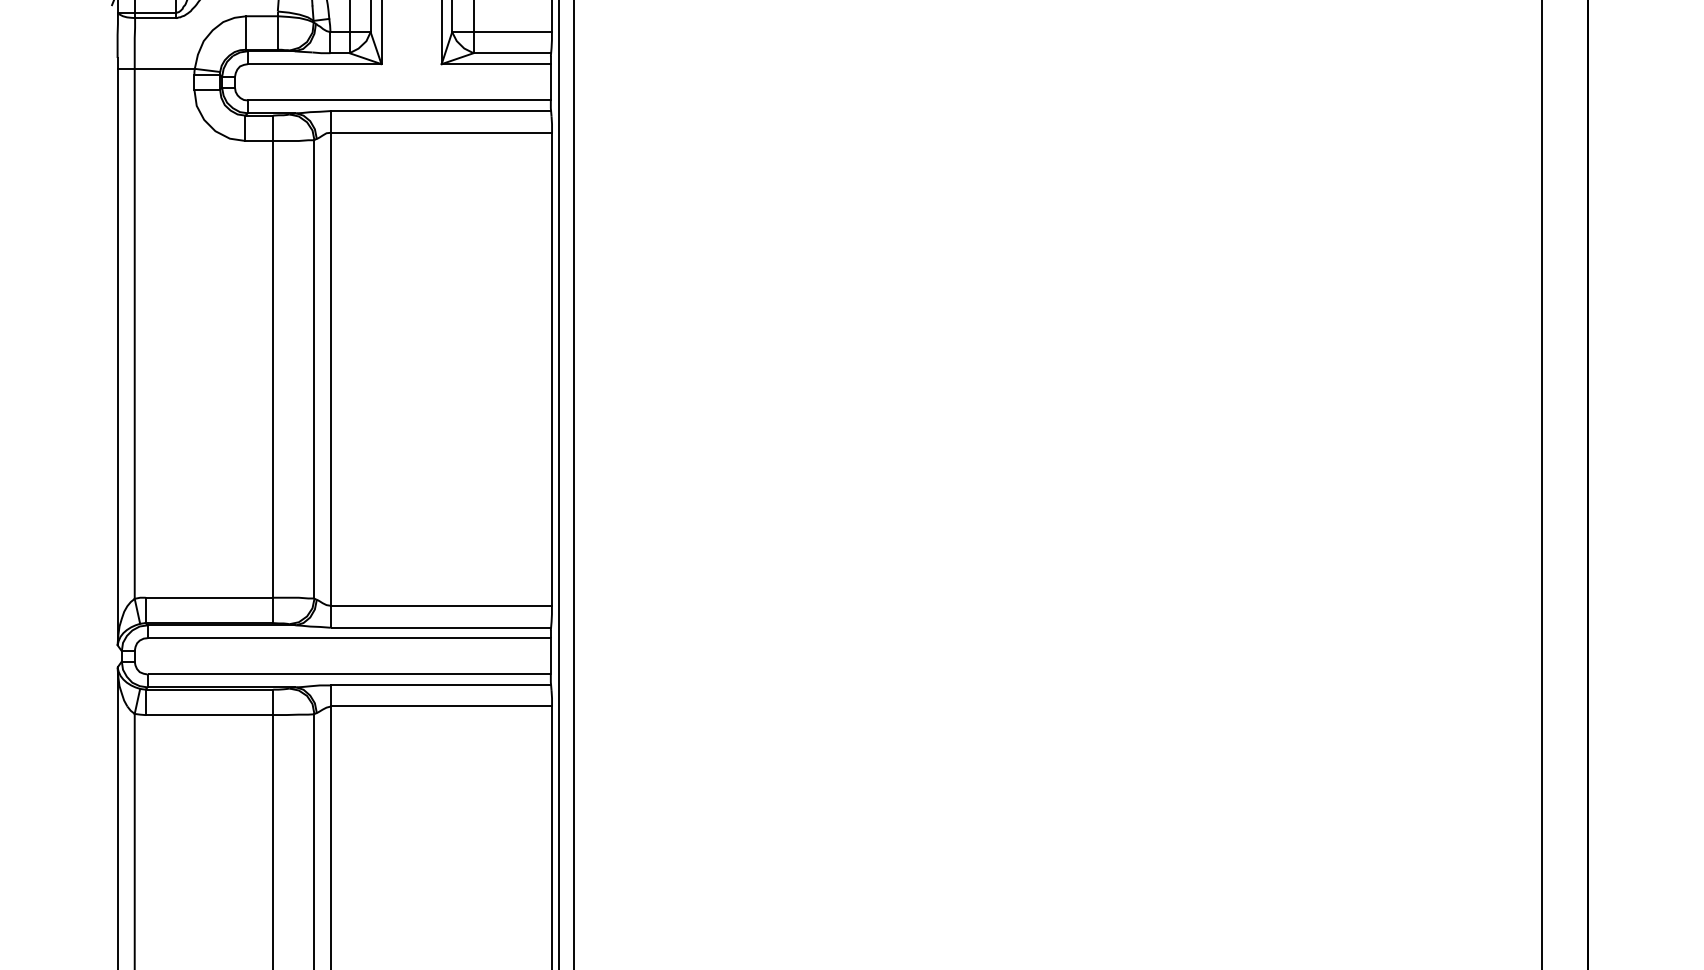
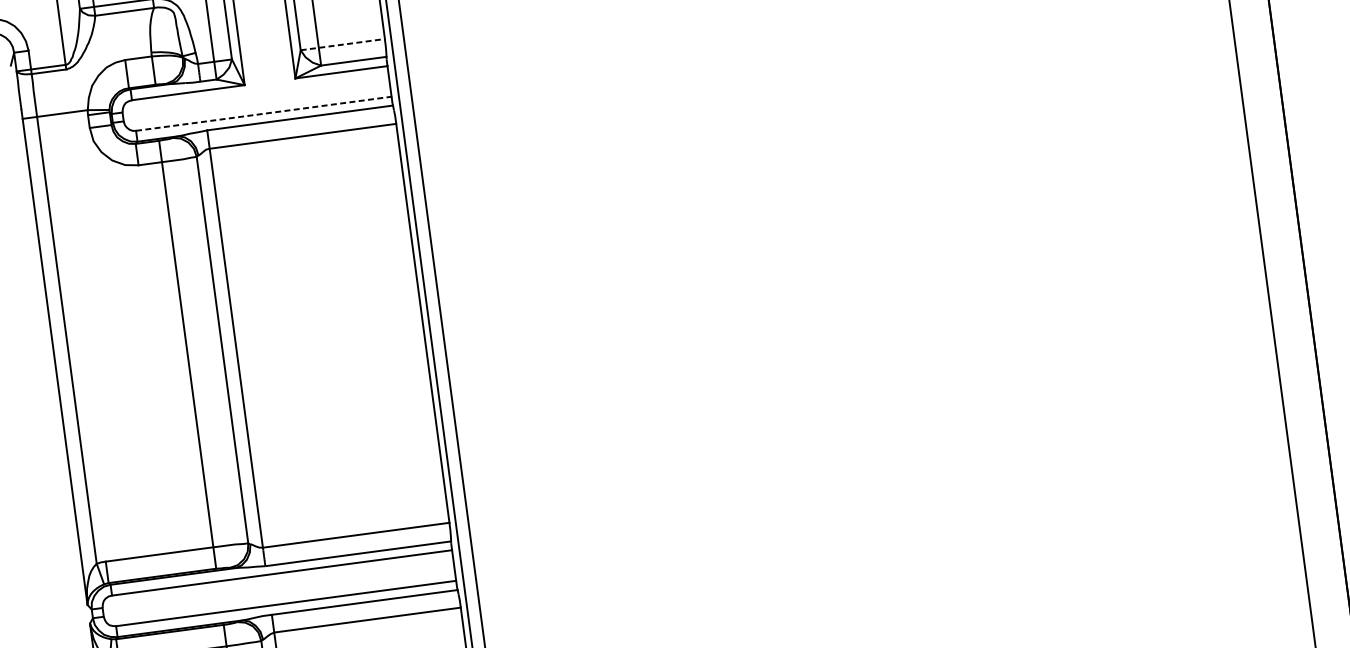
line: (502, 32) -> (343, 44), solid -> dashed
line: (399, 100) -> (263, 113), solid -> dashed

